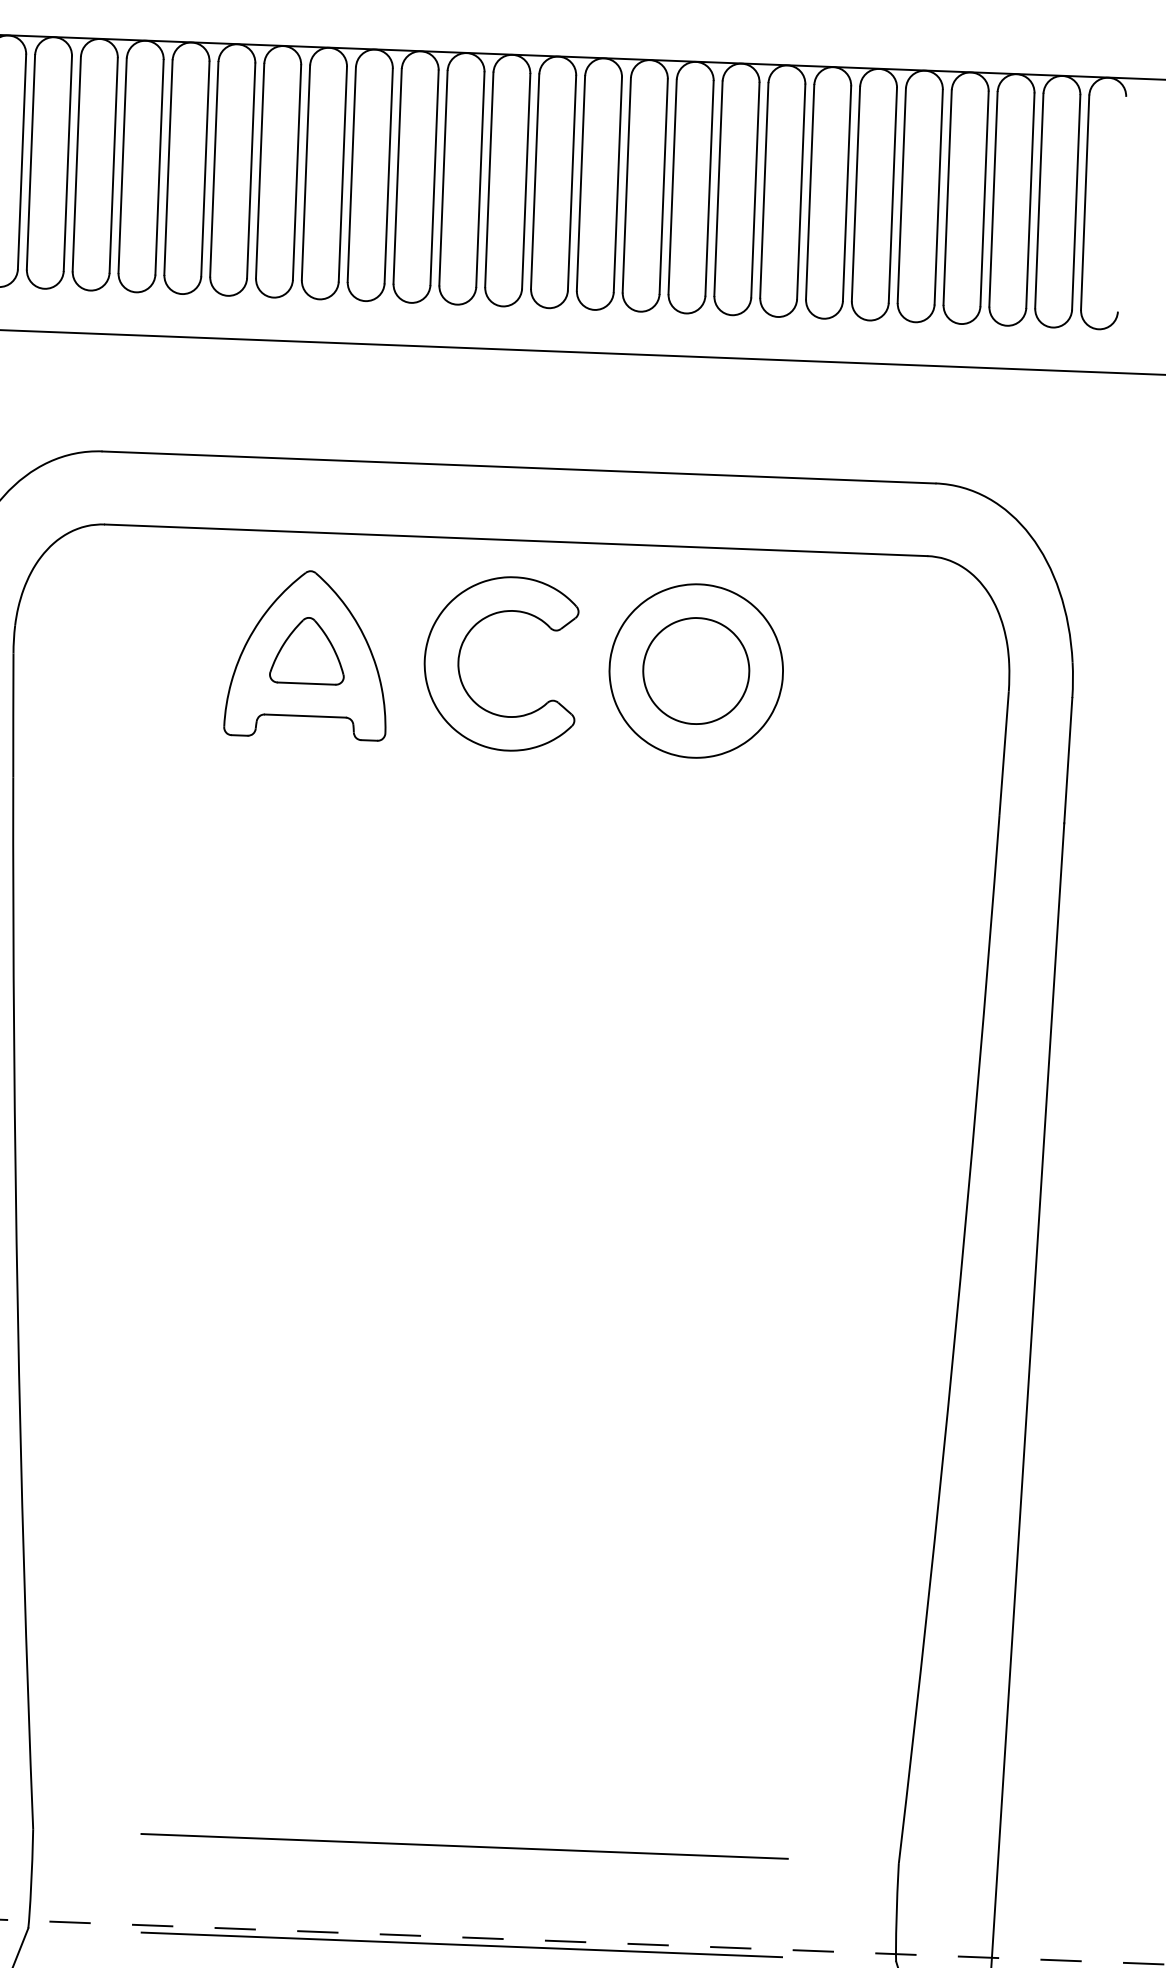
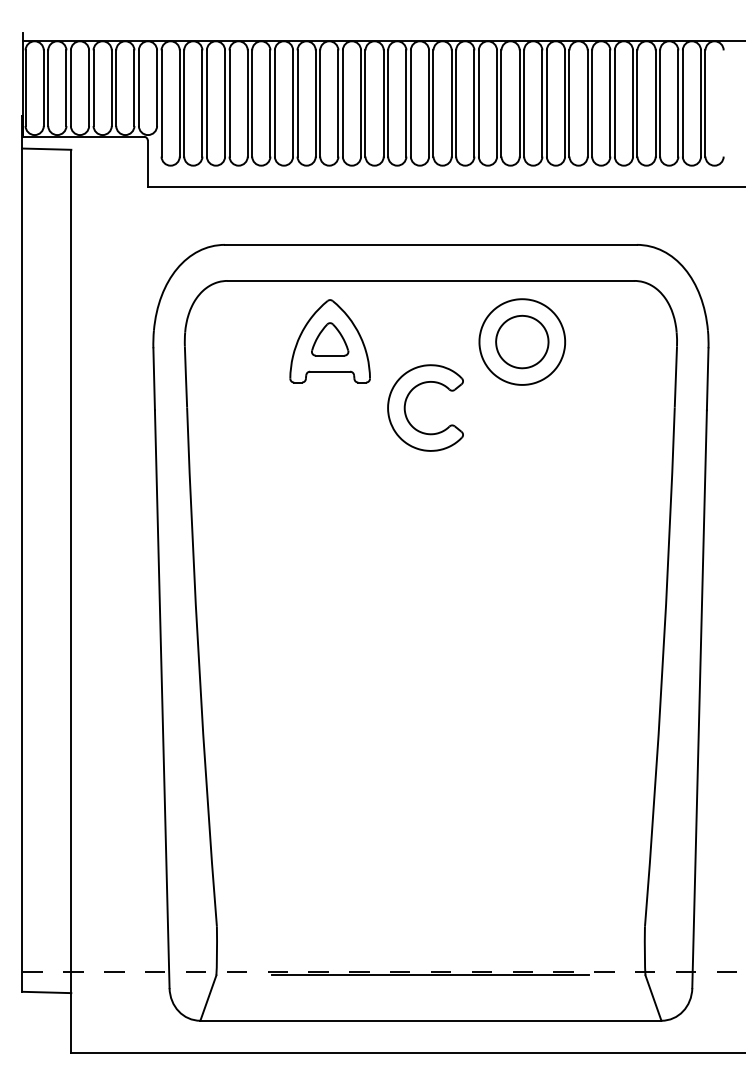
part: (462, 652) -> (406, 403), moved
line: (465, 1845) -> (430, 926), removed

